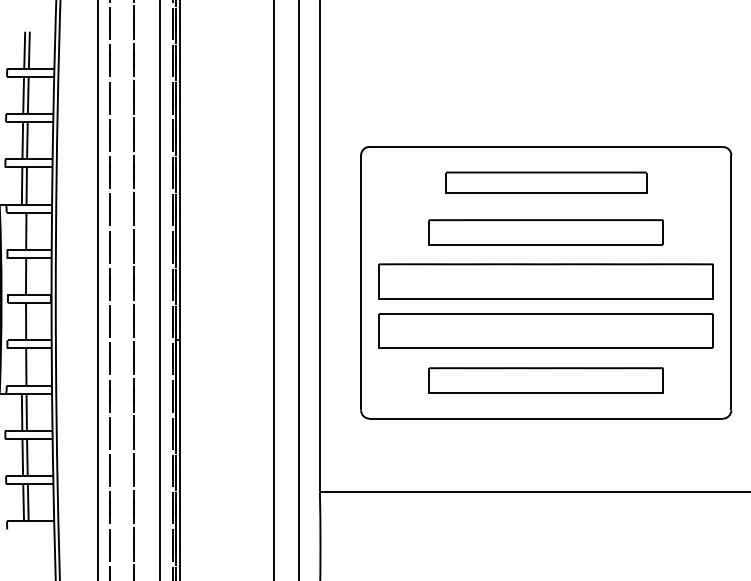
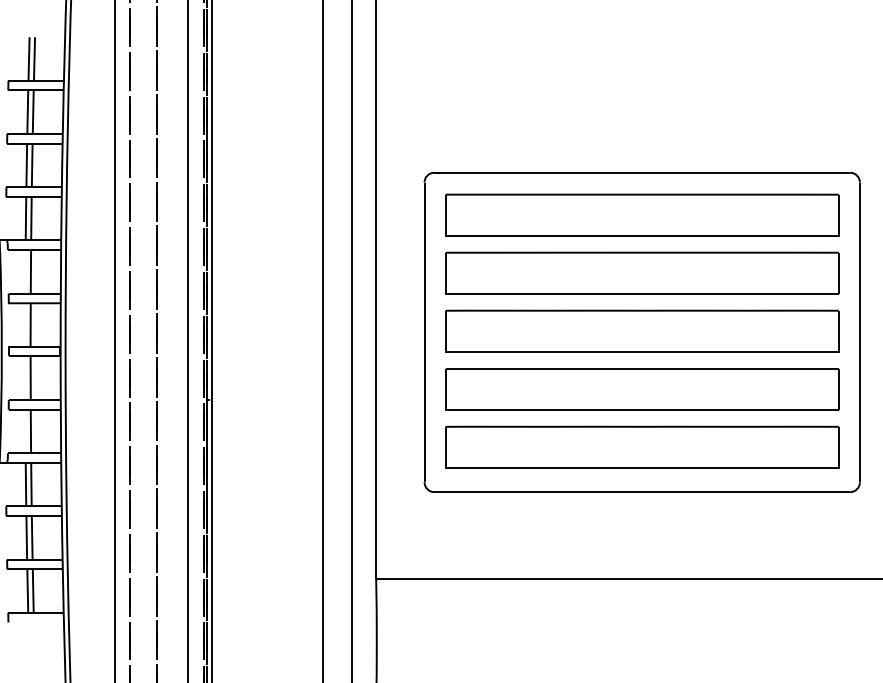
part: (546, 182) -> (642, 214), size x1.67
part: (546, 231) -> (642, 272), size x1.43
part: (546, 379) -> (642, 446), size x1.43

